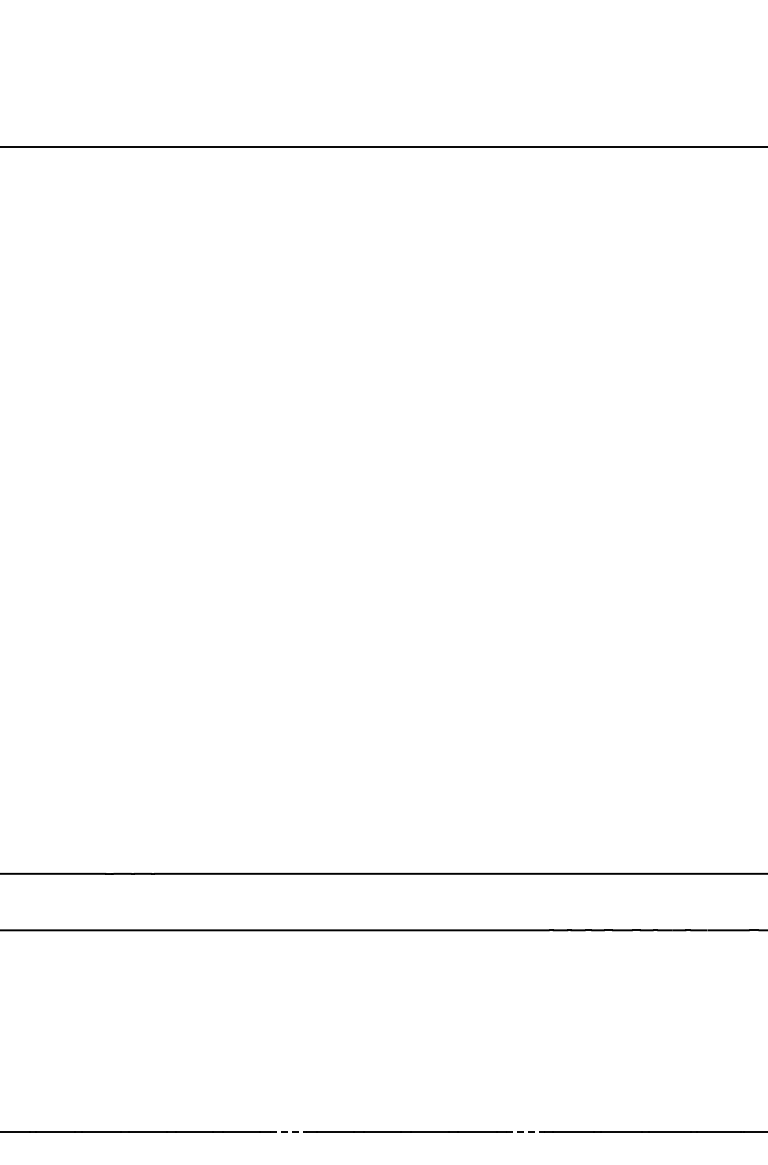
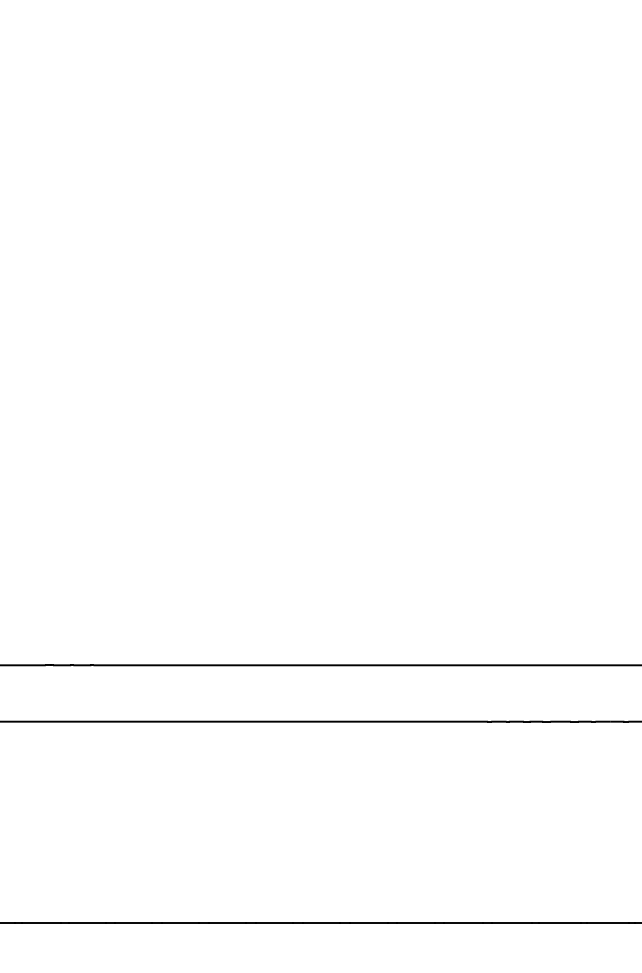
line: (288, 1132) -> (227, 923), dashed -> solid
line: (525, 1132) -> (463, 923), dashed -> solid

